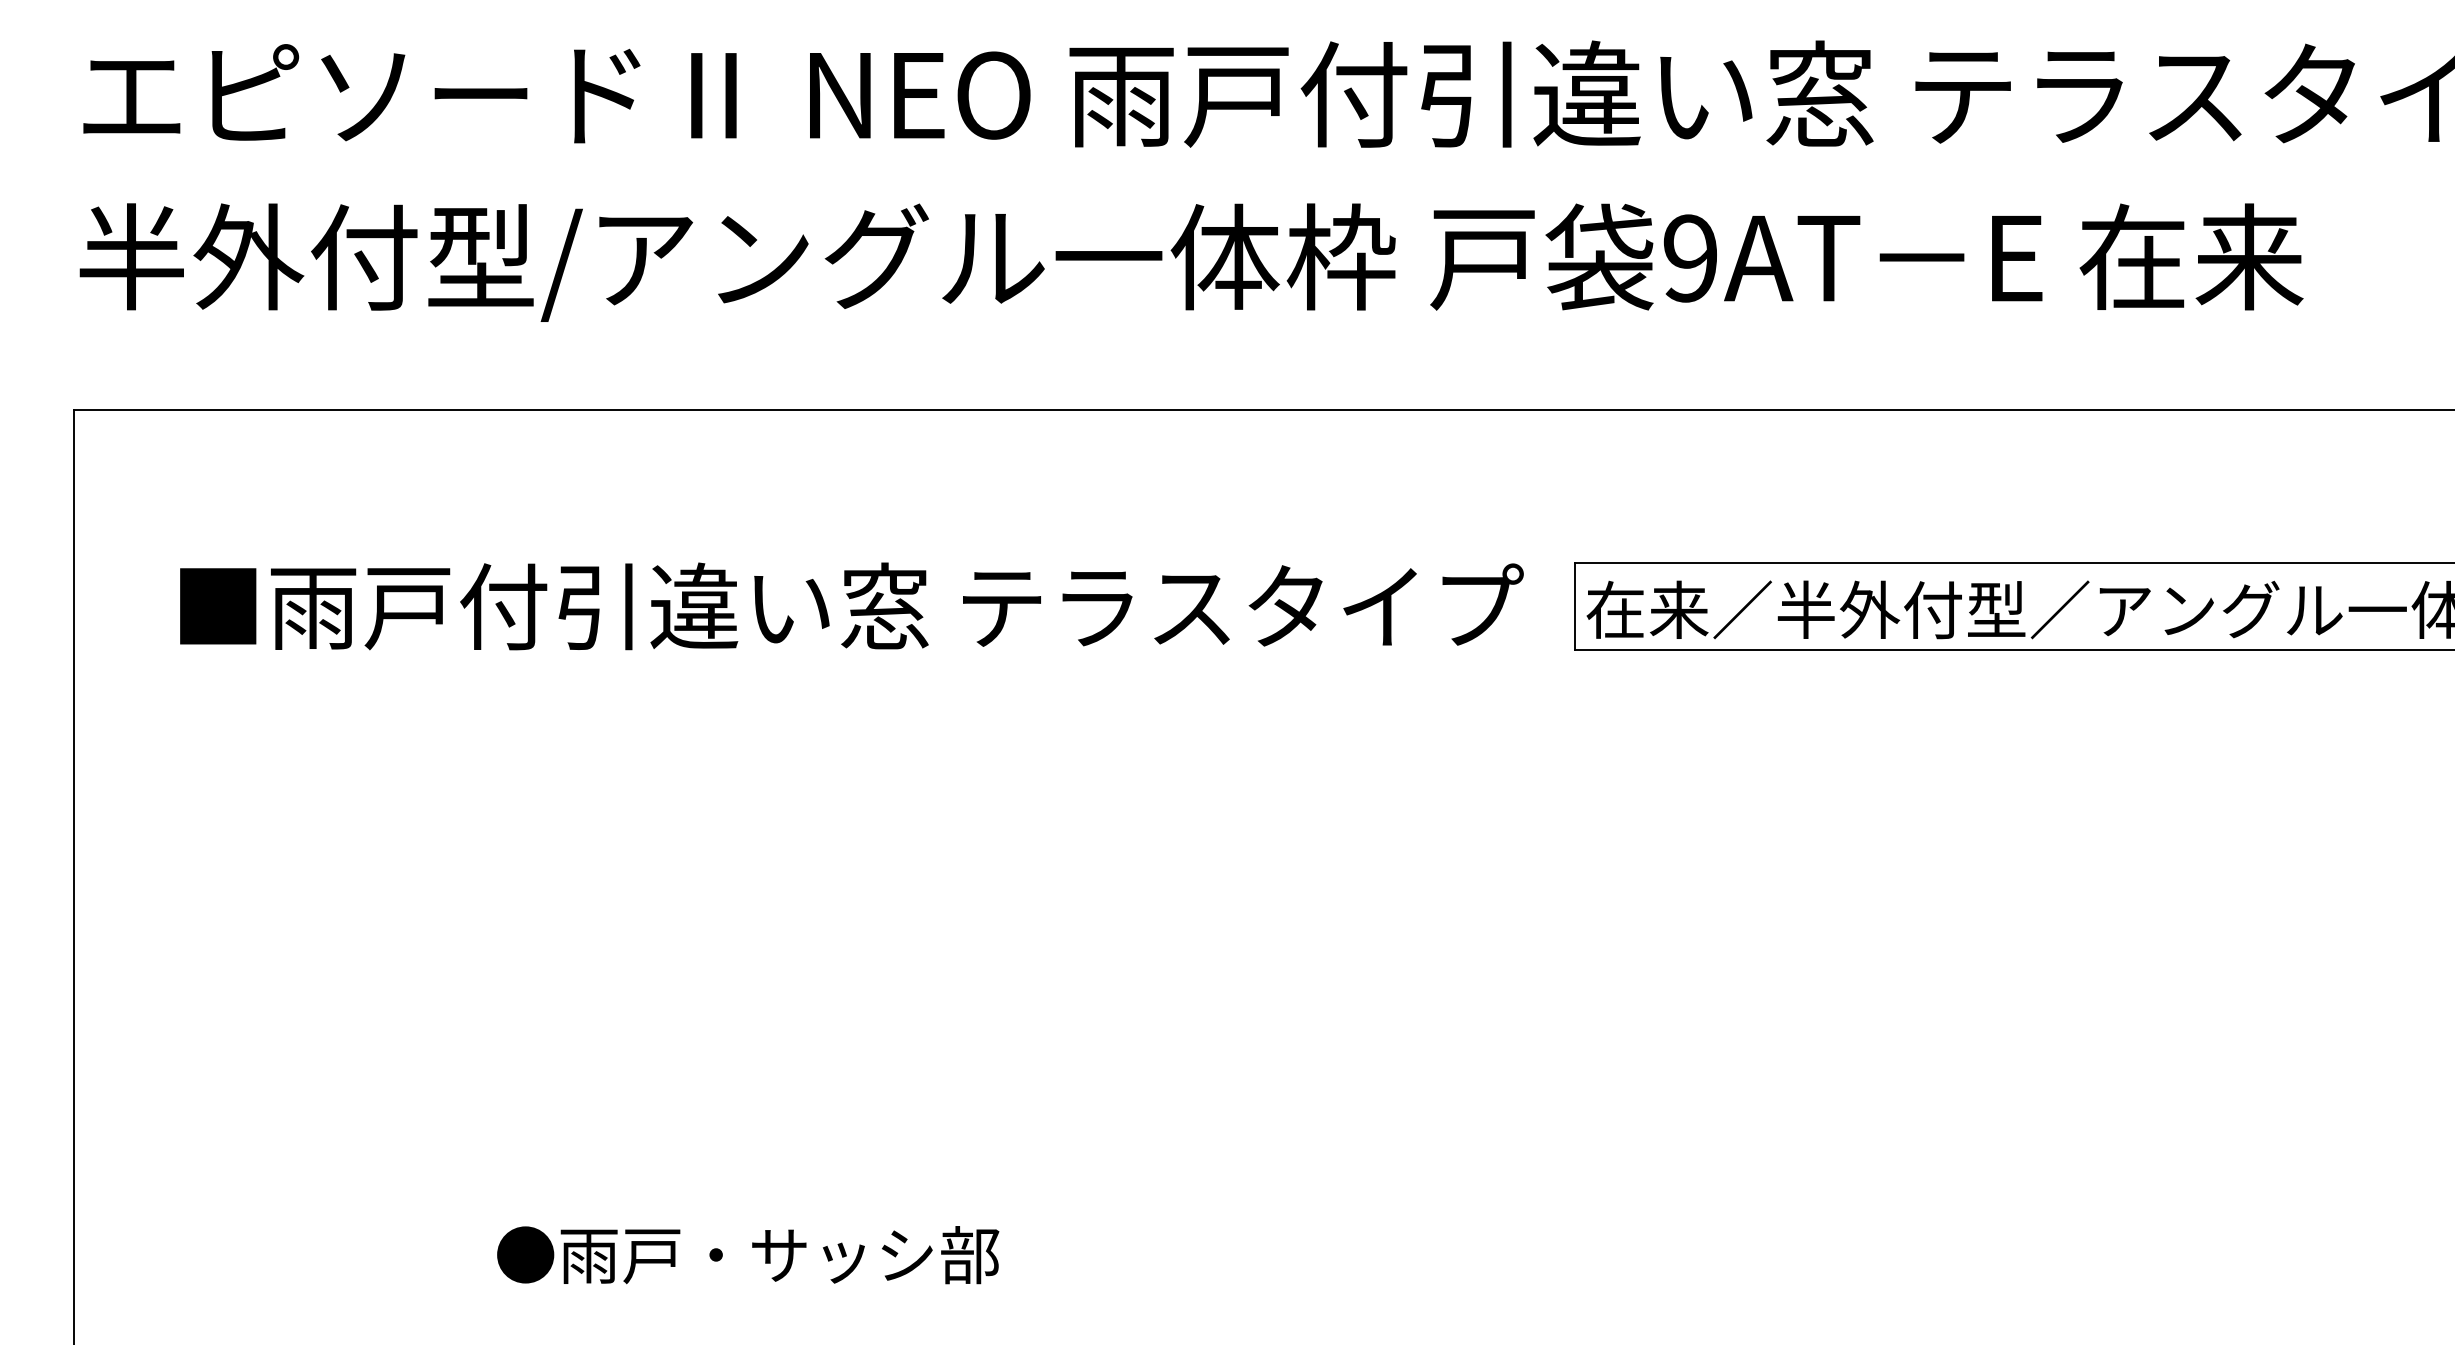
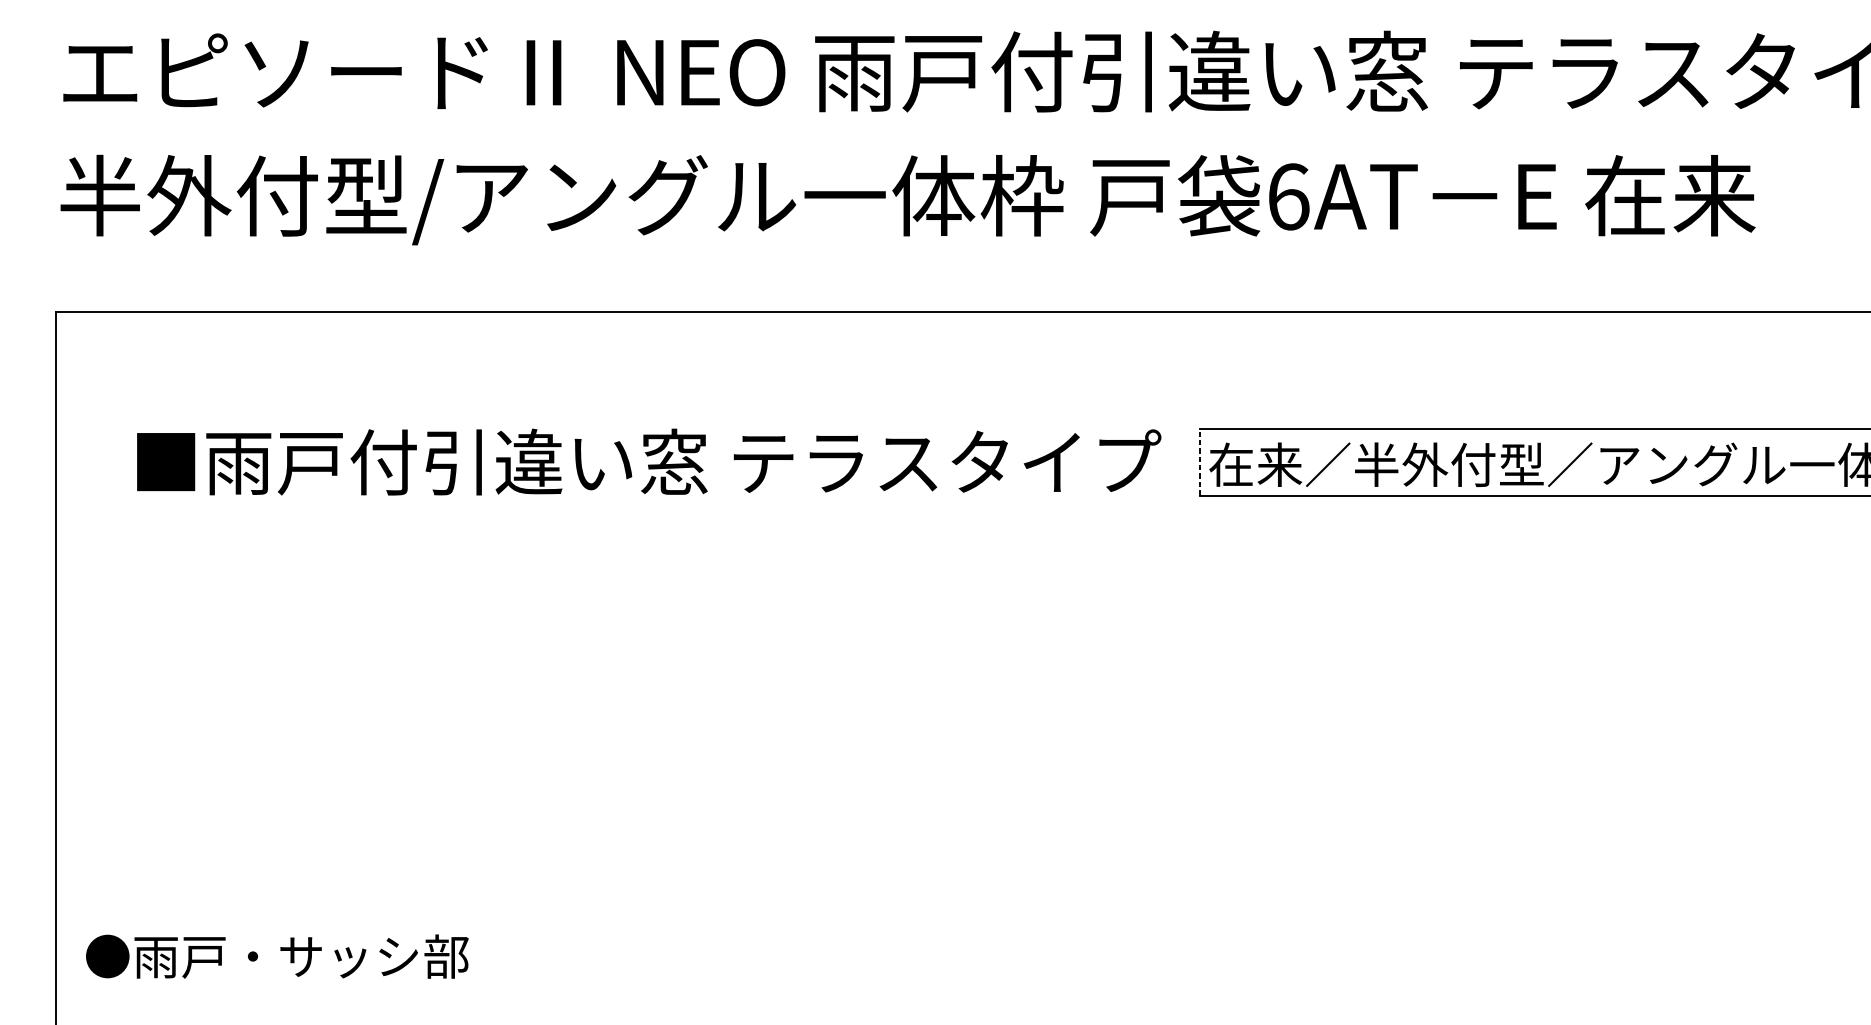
text: (1690, 258) -> (1288, 196), 9AT -> 6AT
line: (1574, 606) -> (1200, 462), solid -> dashed
text: (748, 1255) -> (277, 956), moved

